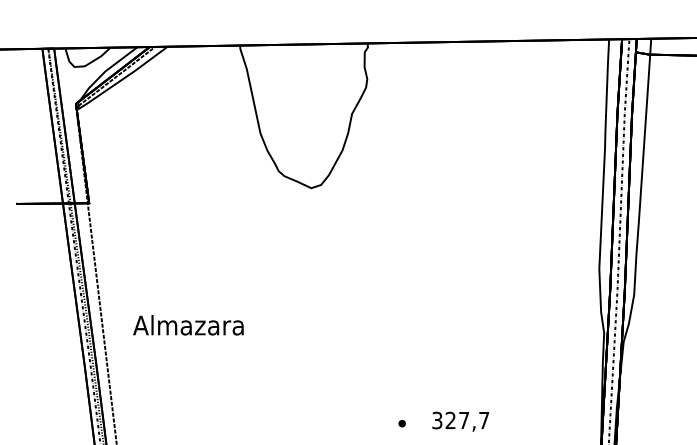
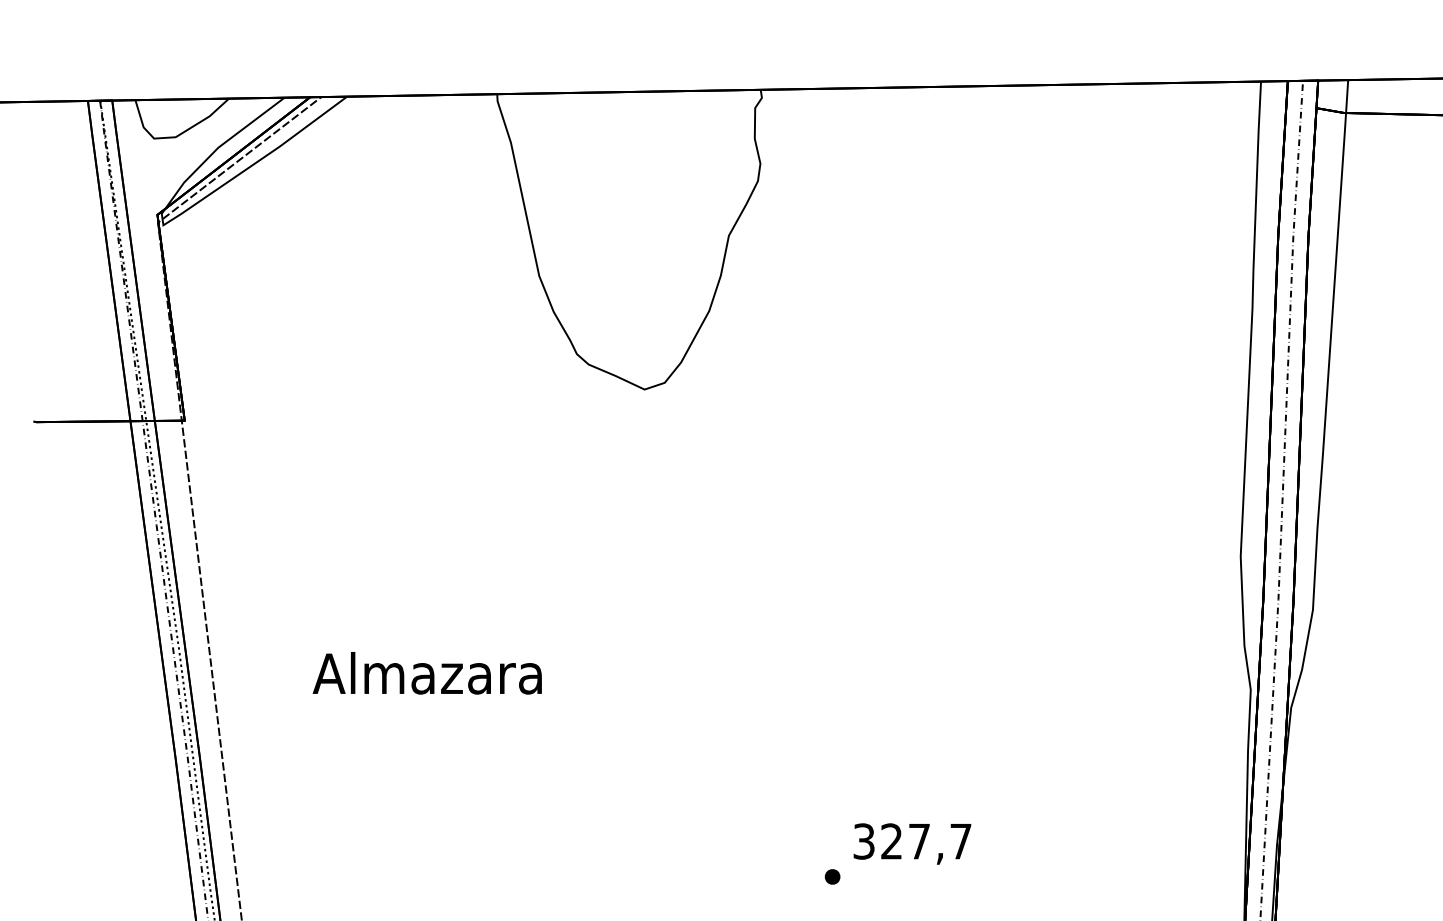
text: (188, 325) -> (427, 673), moved
text: (460, 421) -> (911, 843), moved

